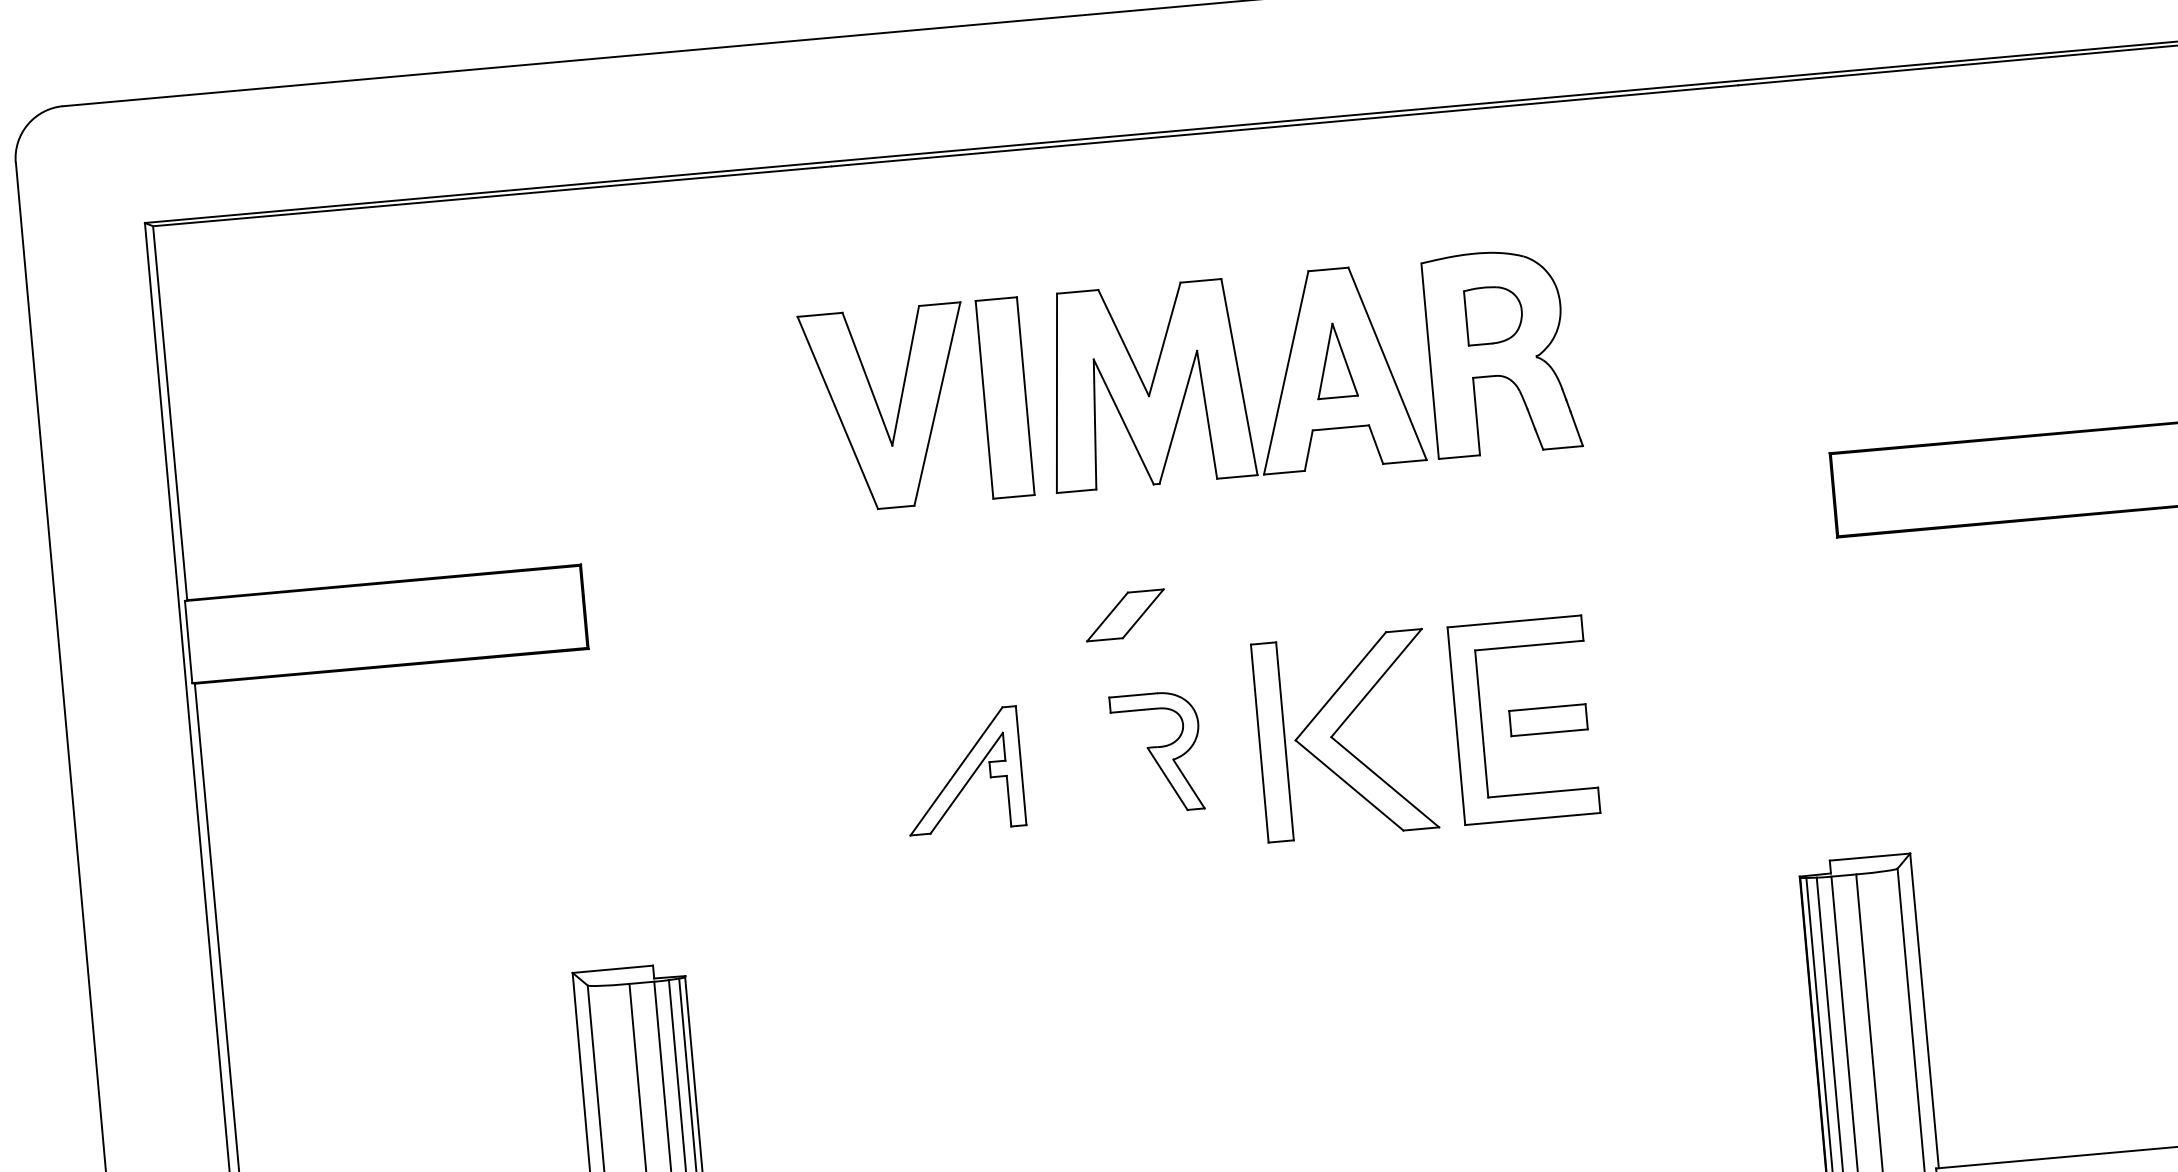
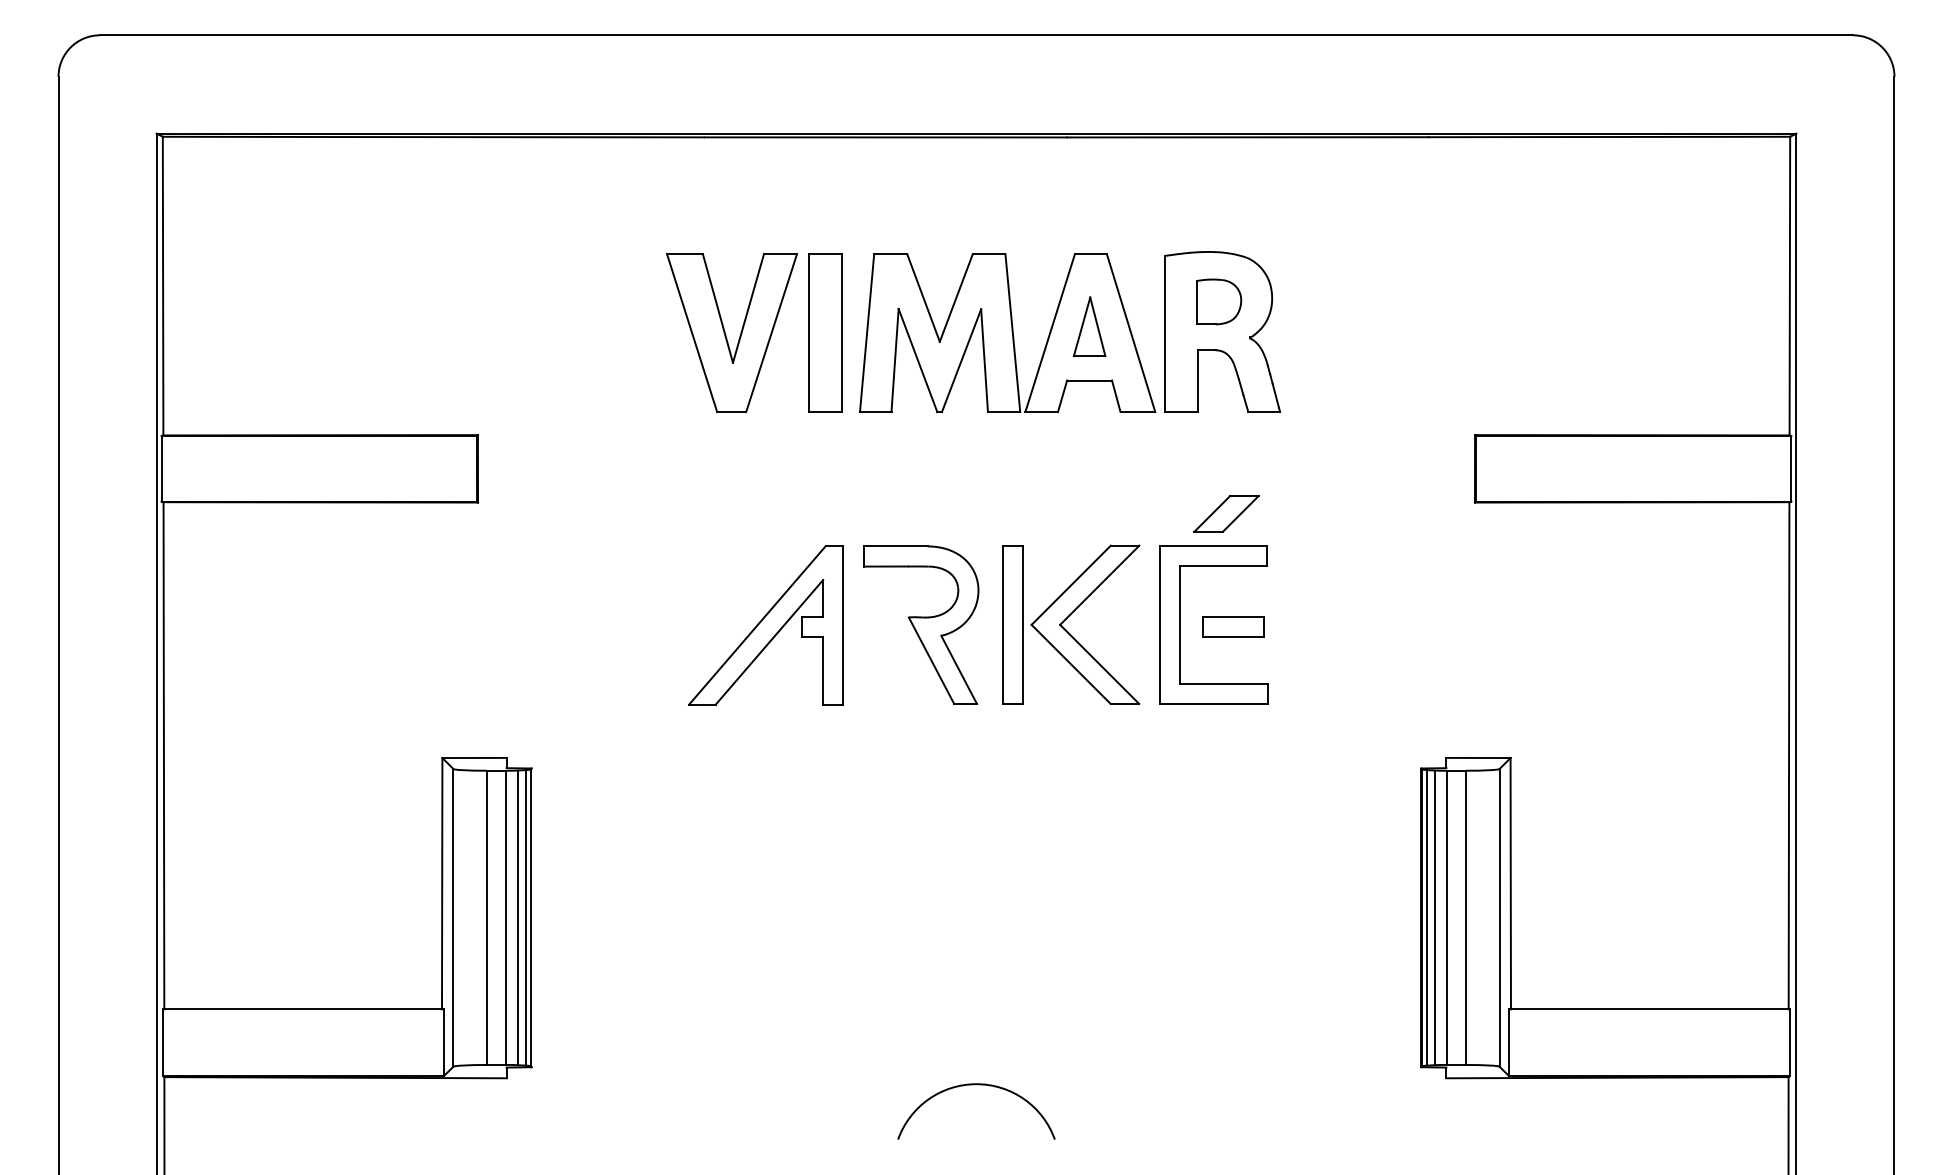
part: (1125, 614) -> (1226, 513), moved
part: (1157, 752) -> (921, 624), size x1.67
part: (962, 770) -> (765, 625), size x1.67

